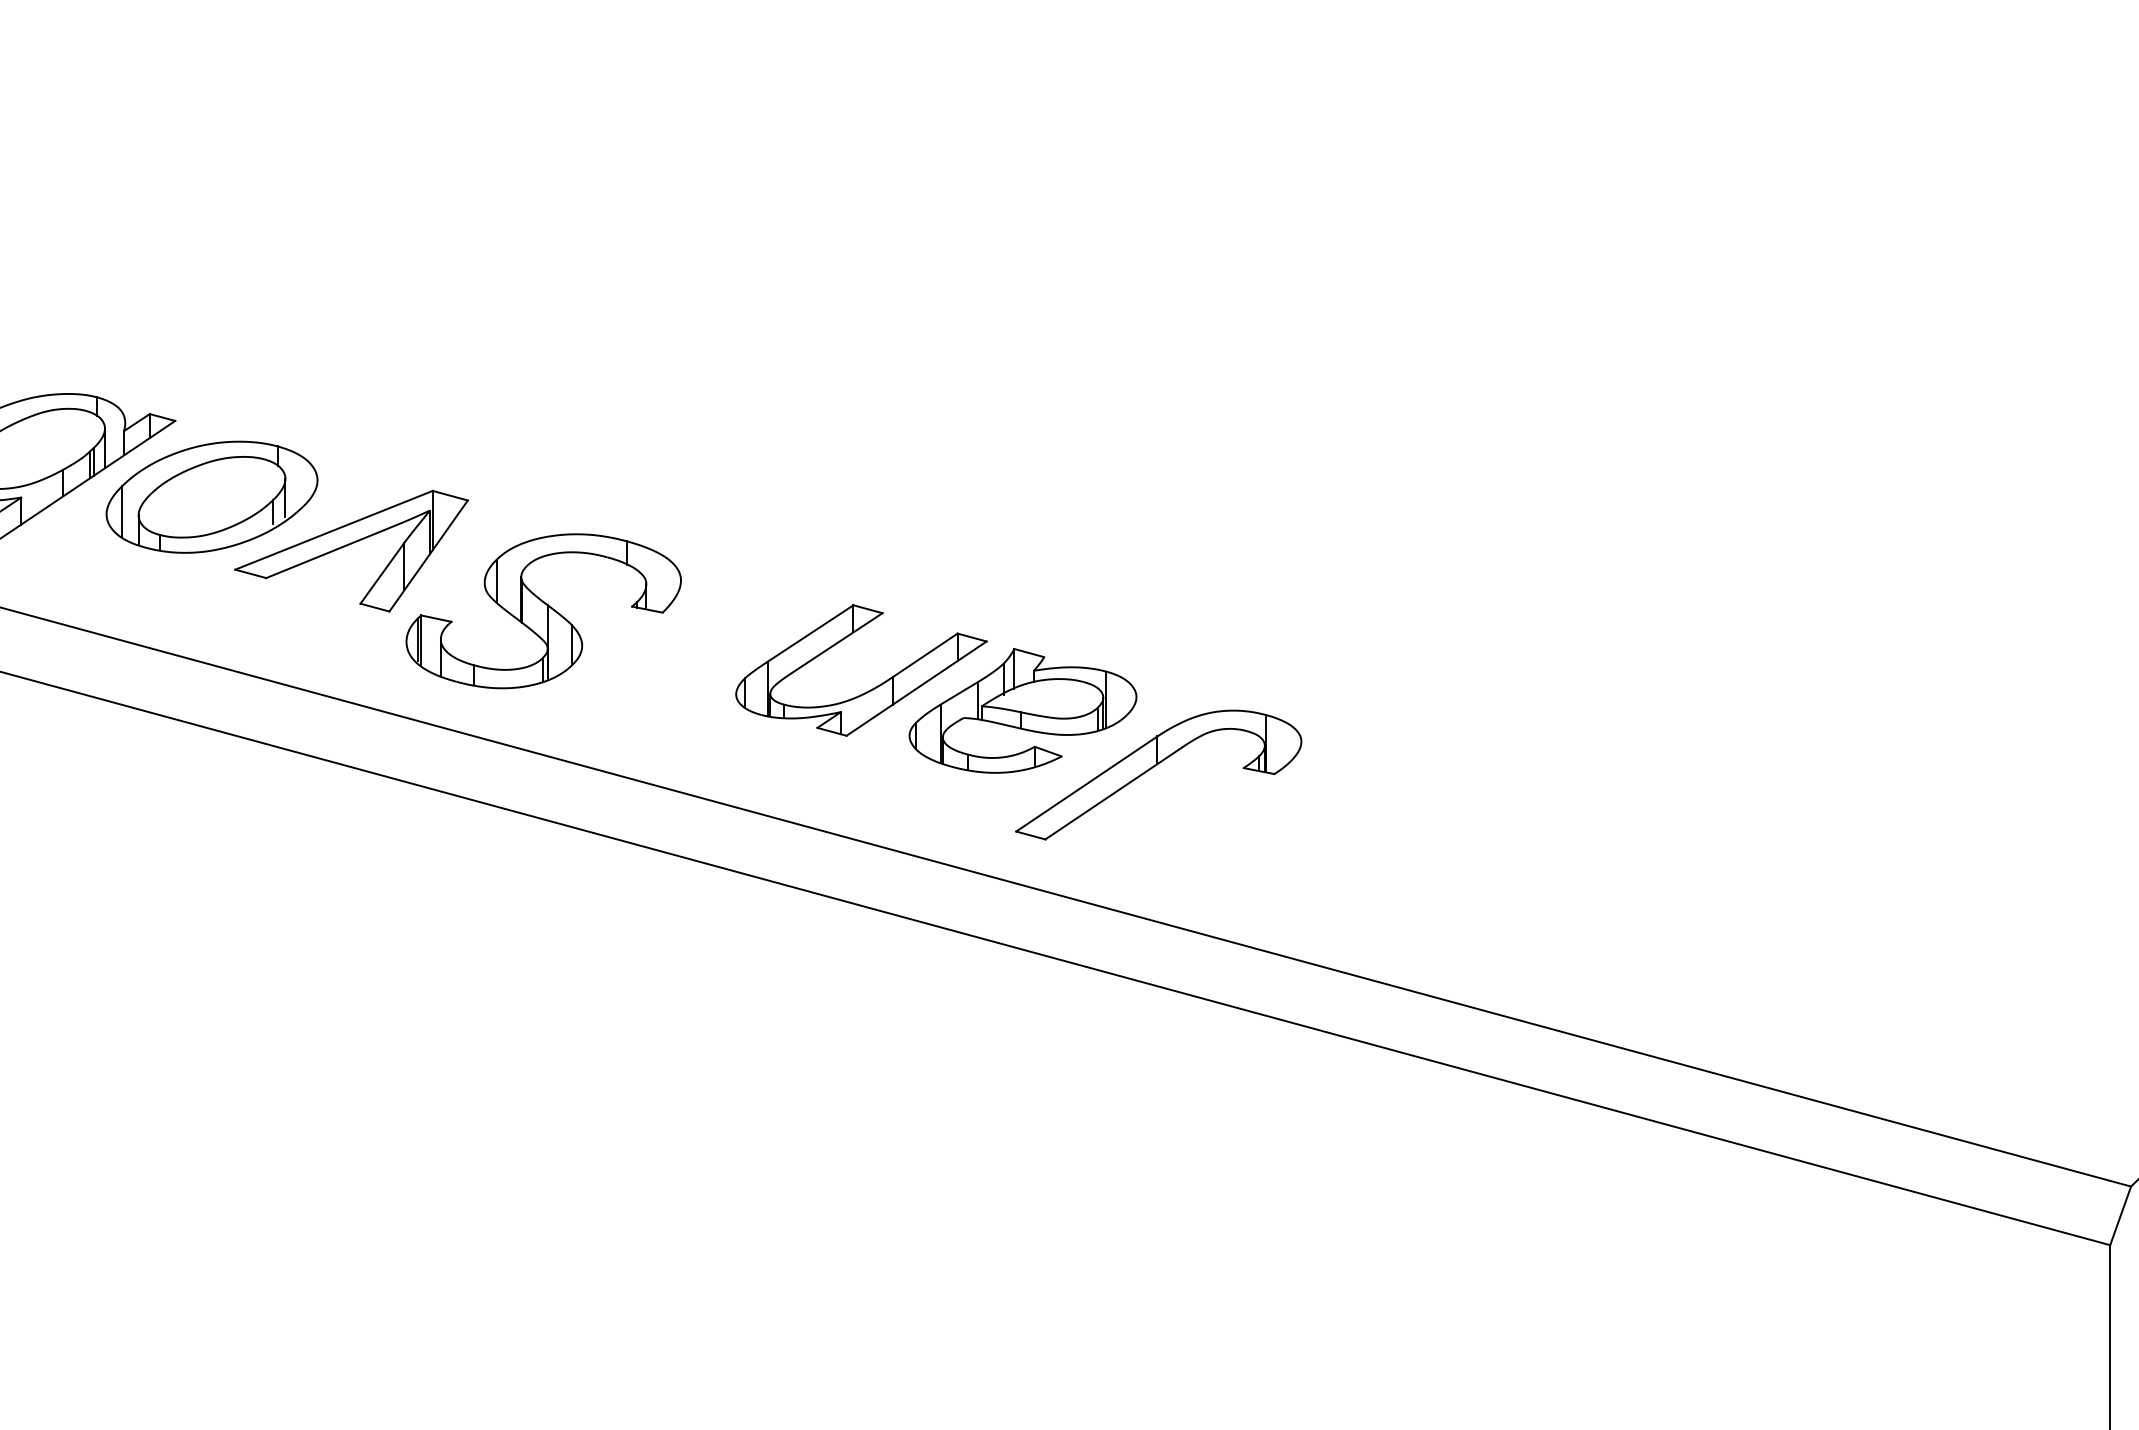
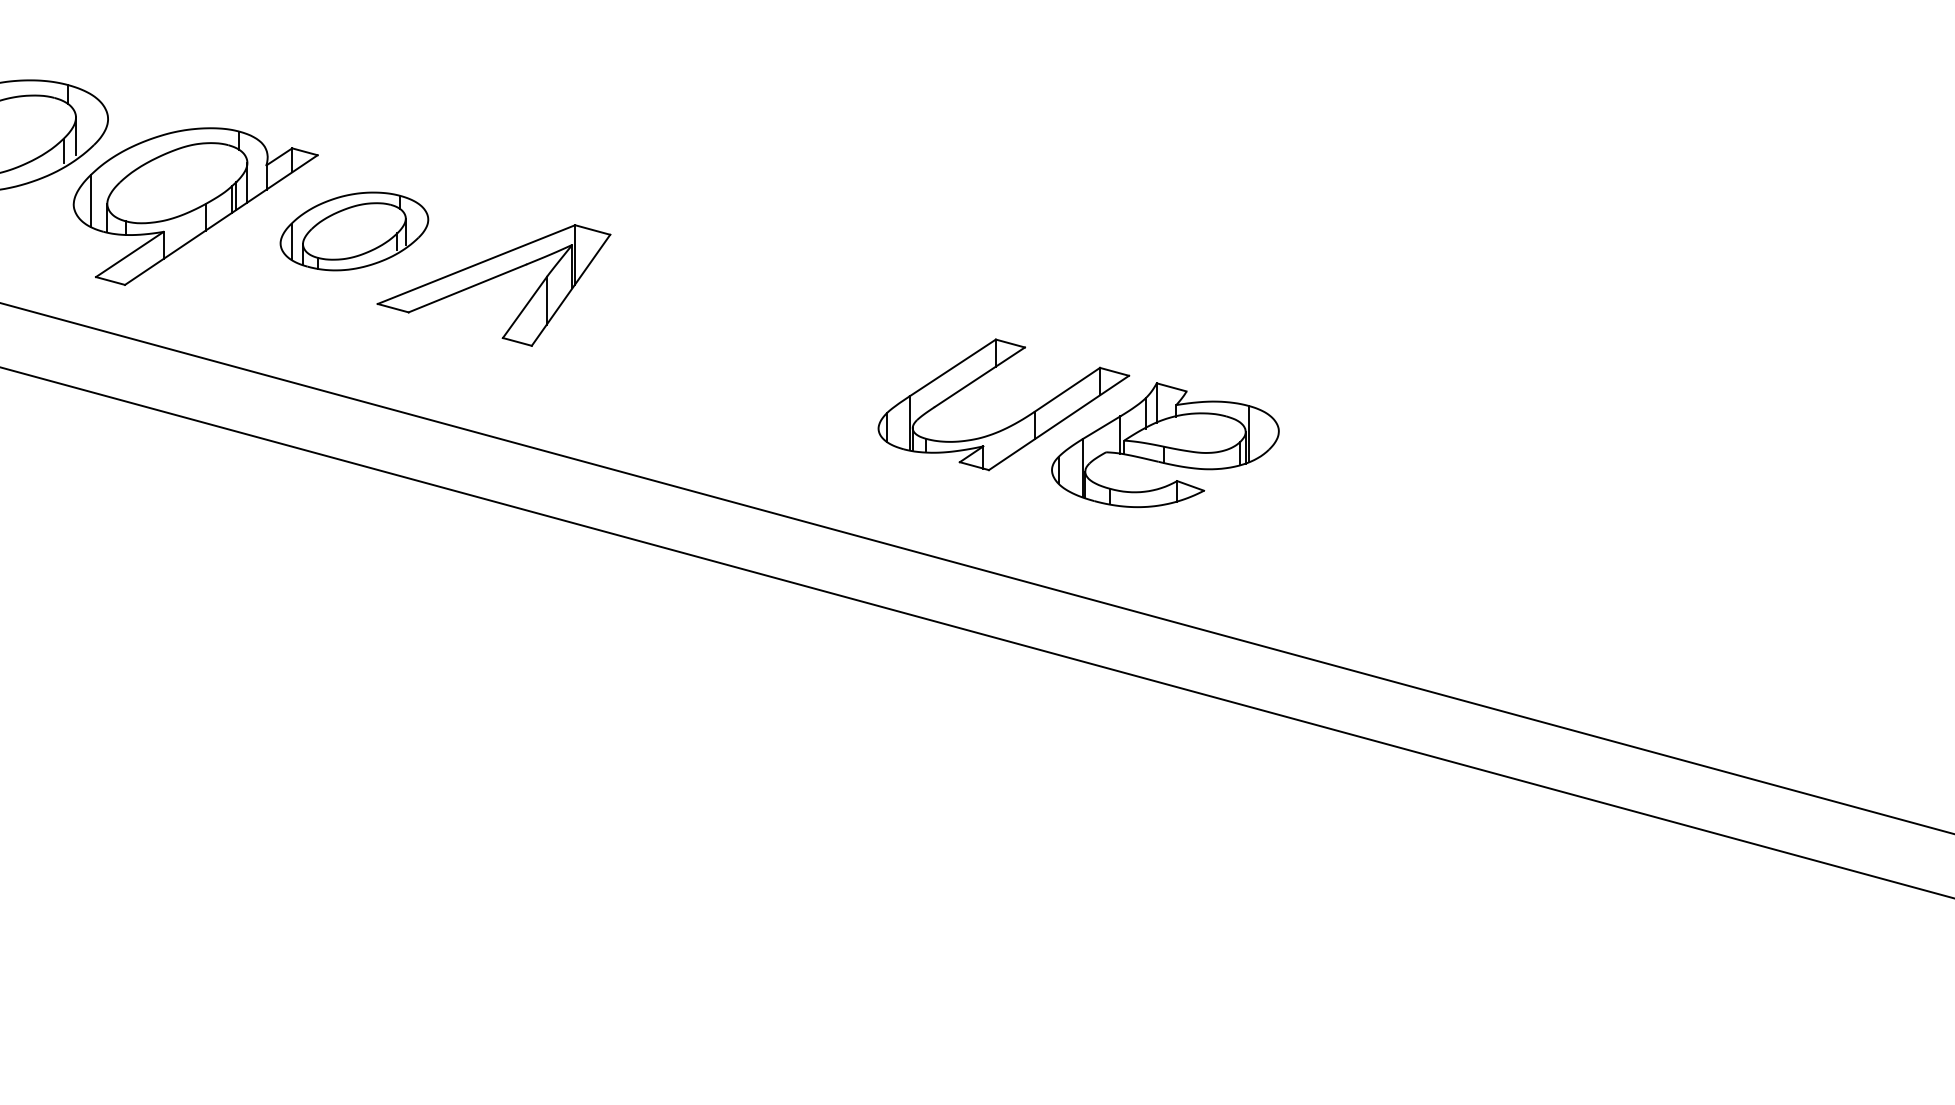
part: (211, 496) -> (353, 230), size x0.7
part: (543, 611) -> (685, 345), removed
part: (1154, 767) -> (1296, 501), removed

